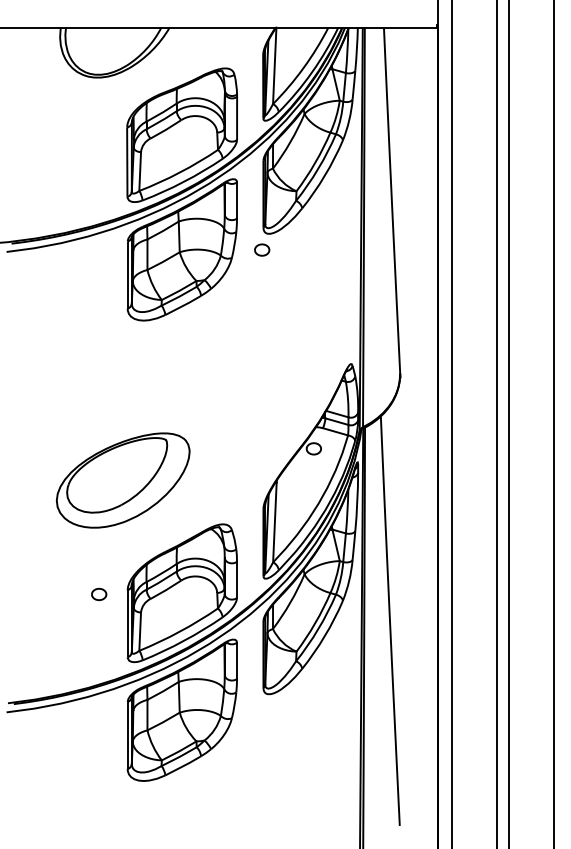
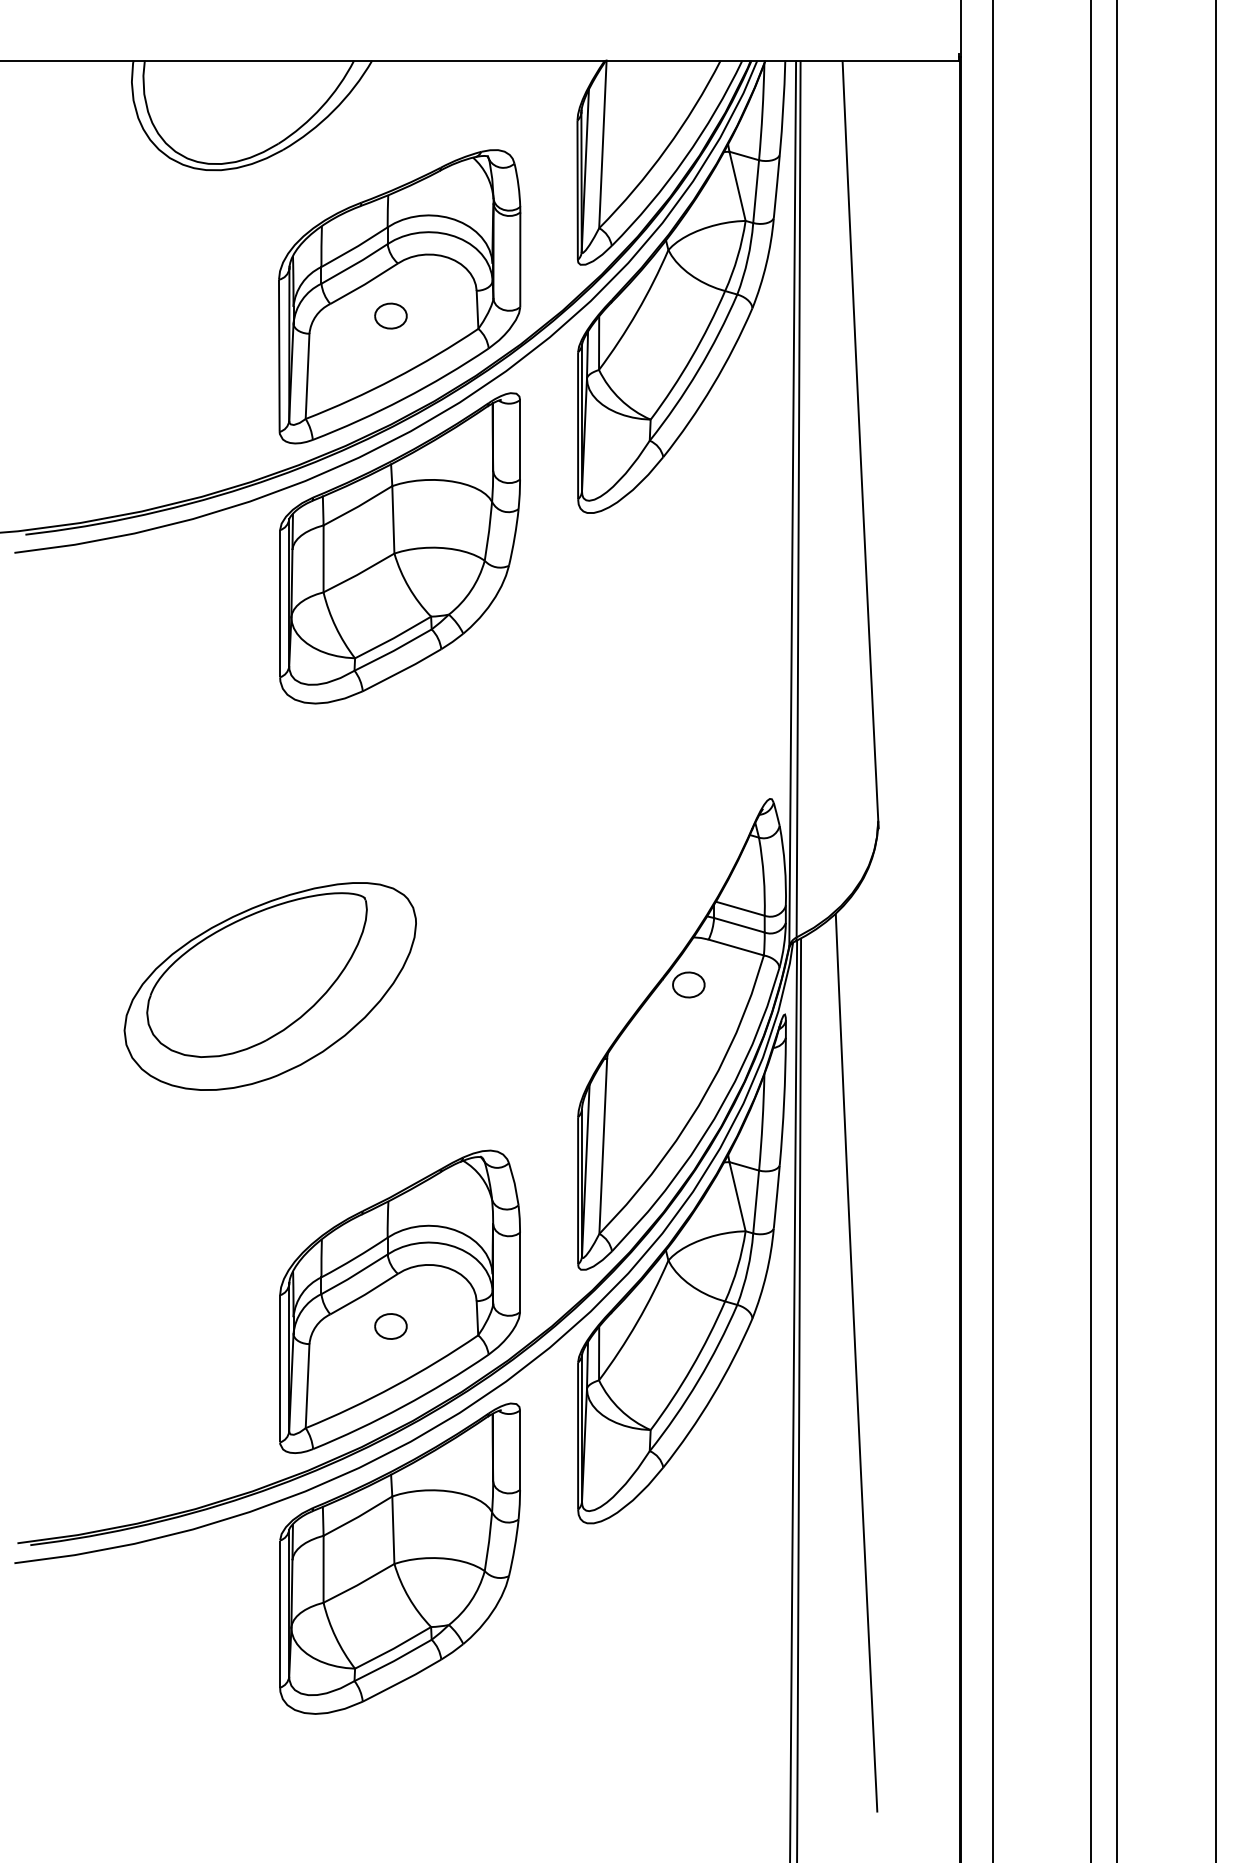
part: (262, 249) -> (391, 314), moved
part: (122, 480) -> (268, 986), moved
part: (99, 594) -> (391, 1326), moved

